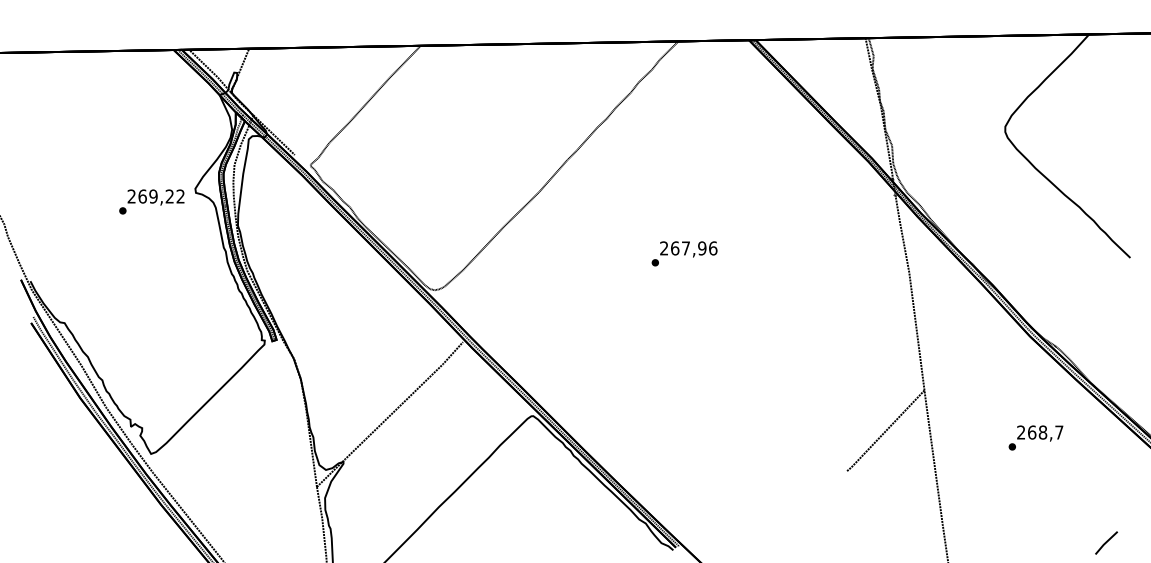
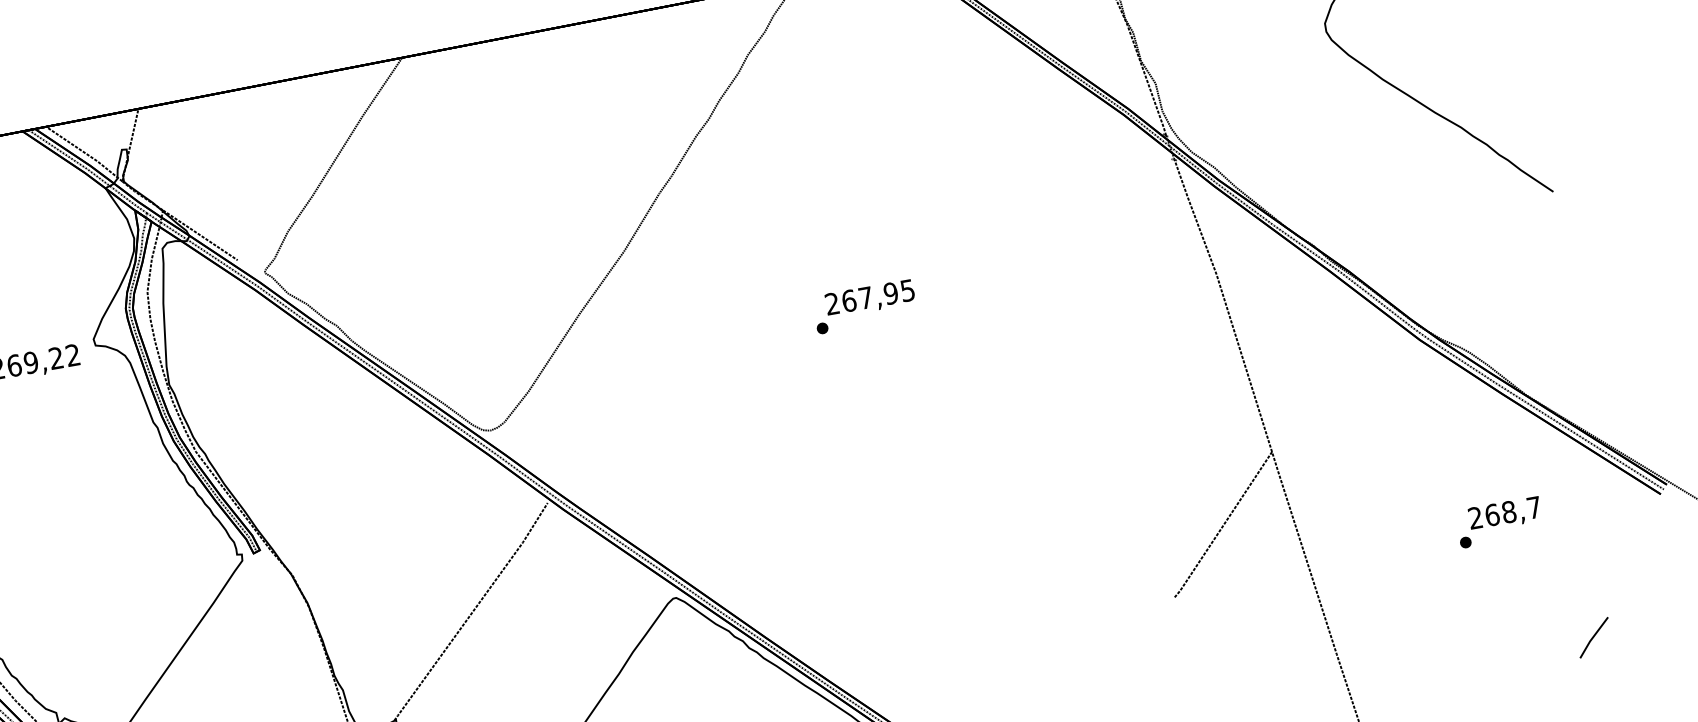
text: (713, 248) -> (908, 290), 267,96 -> 267,95
text: (1035, 437) -> (1498, 521), moved

